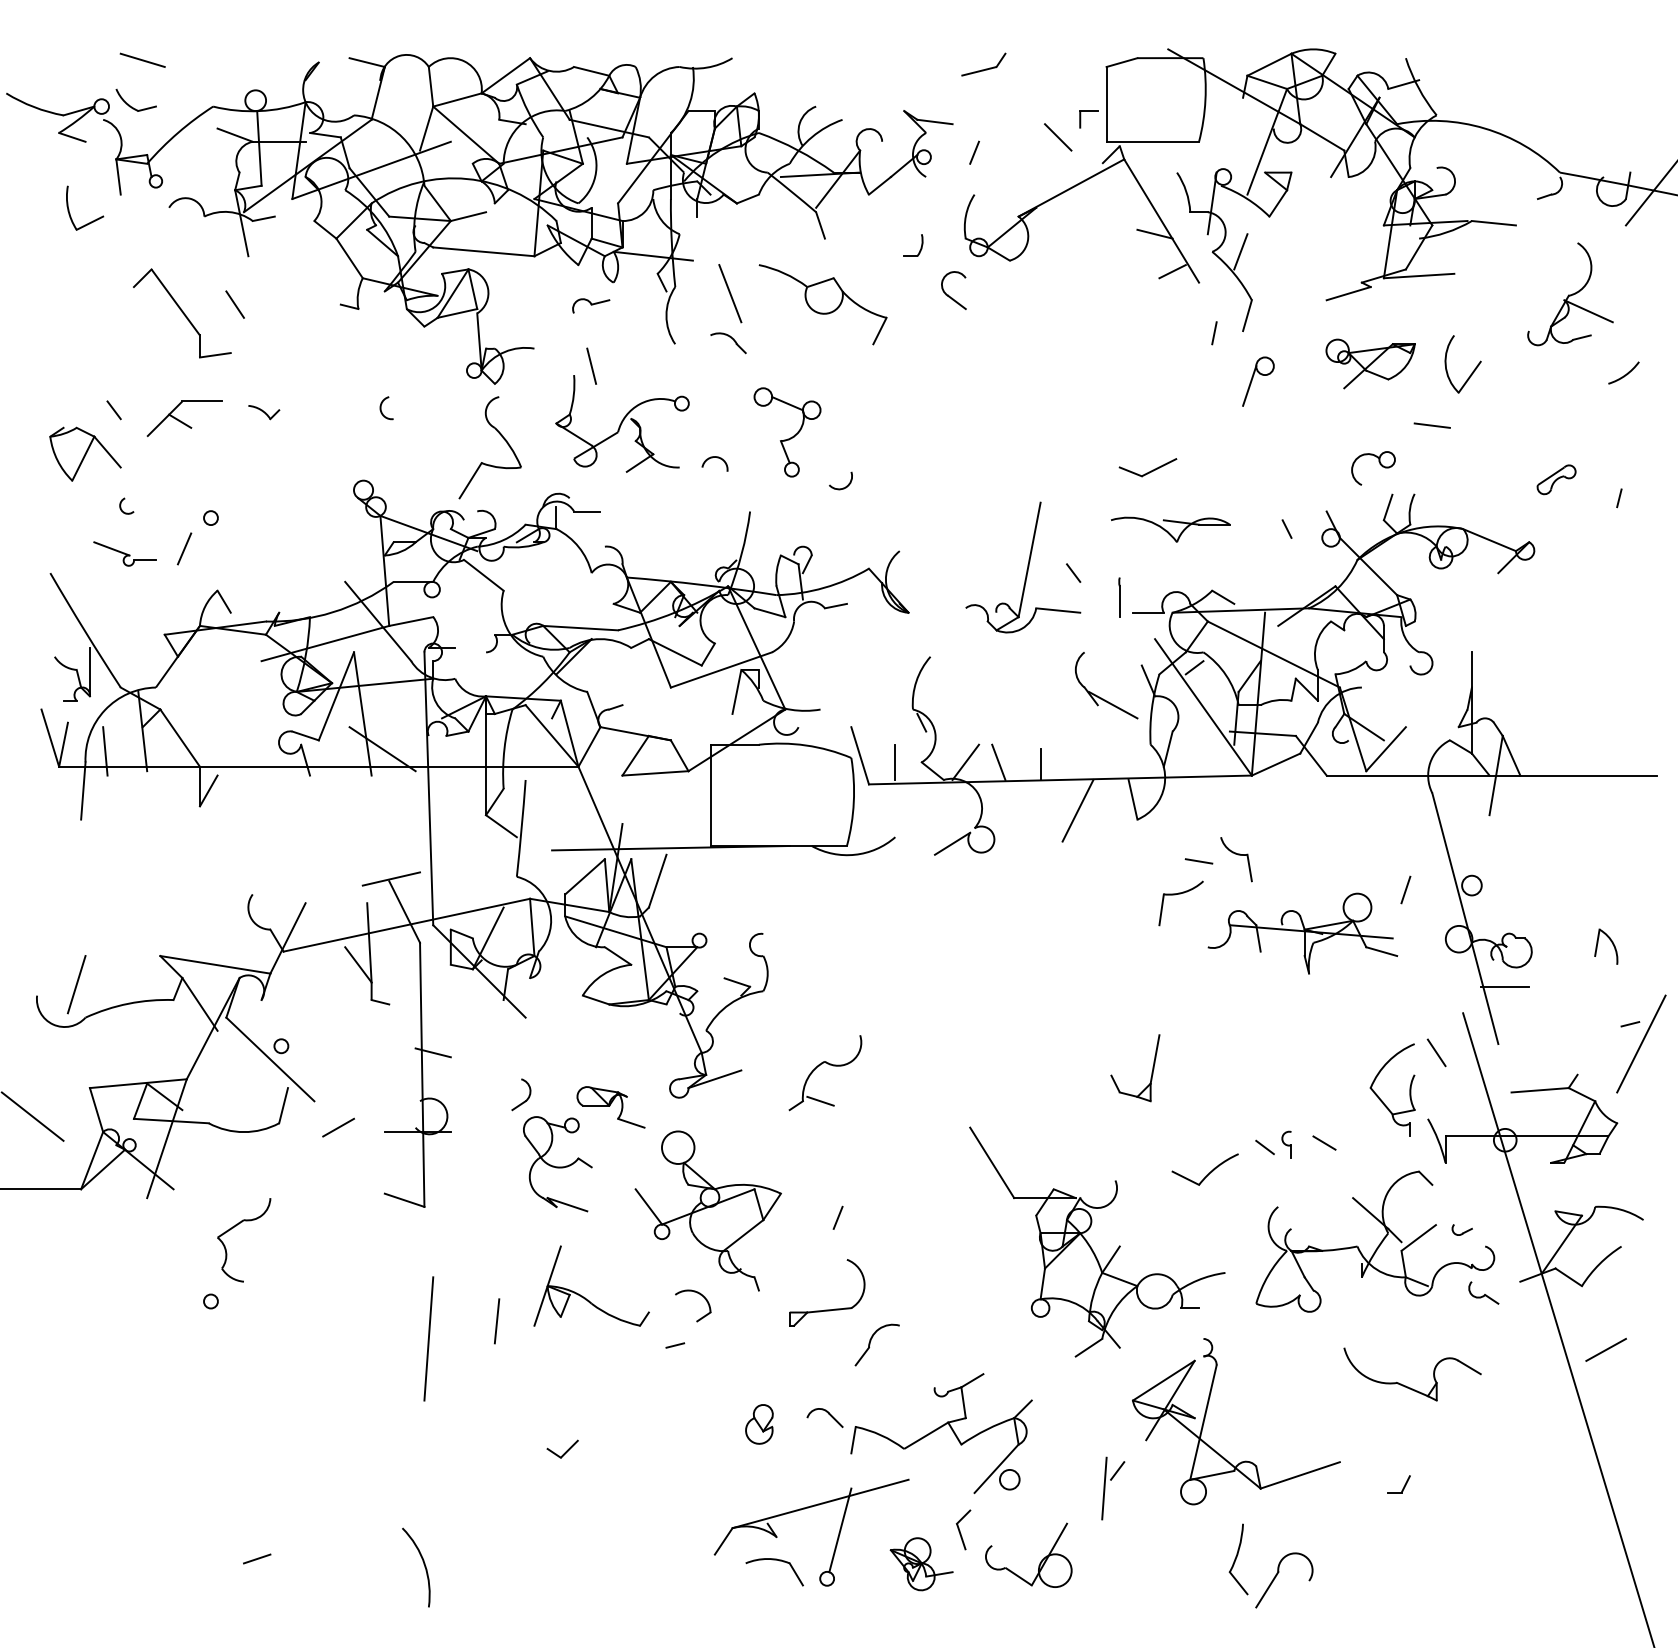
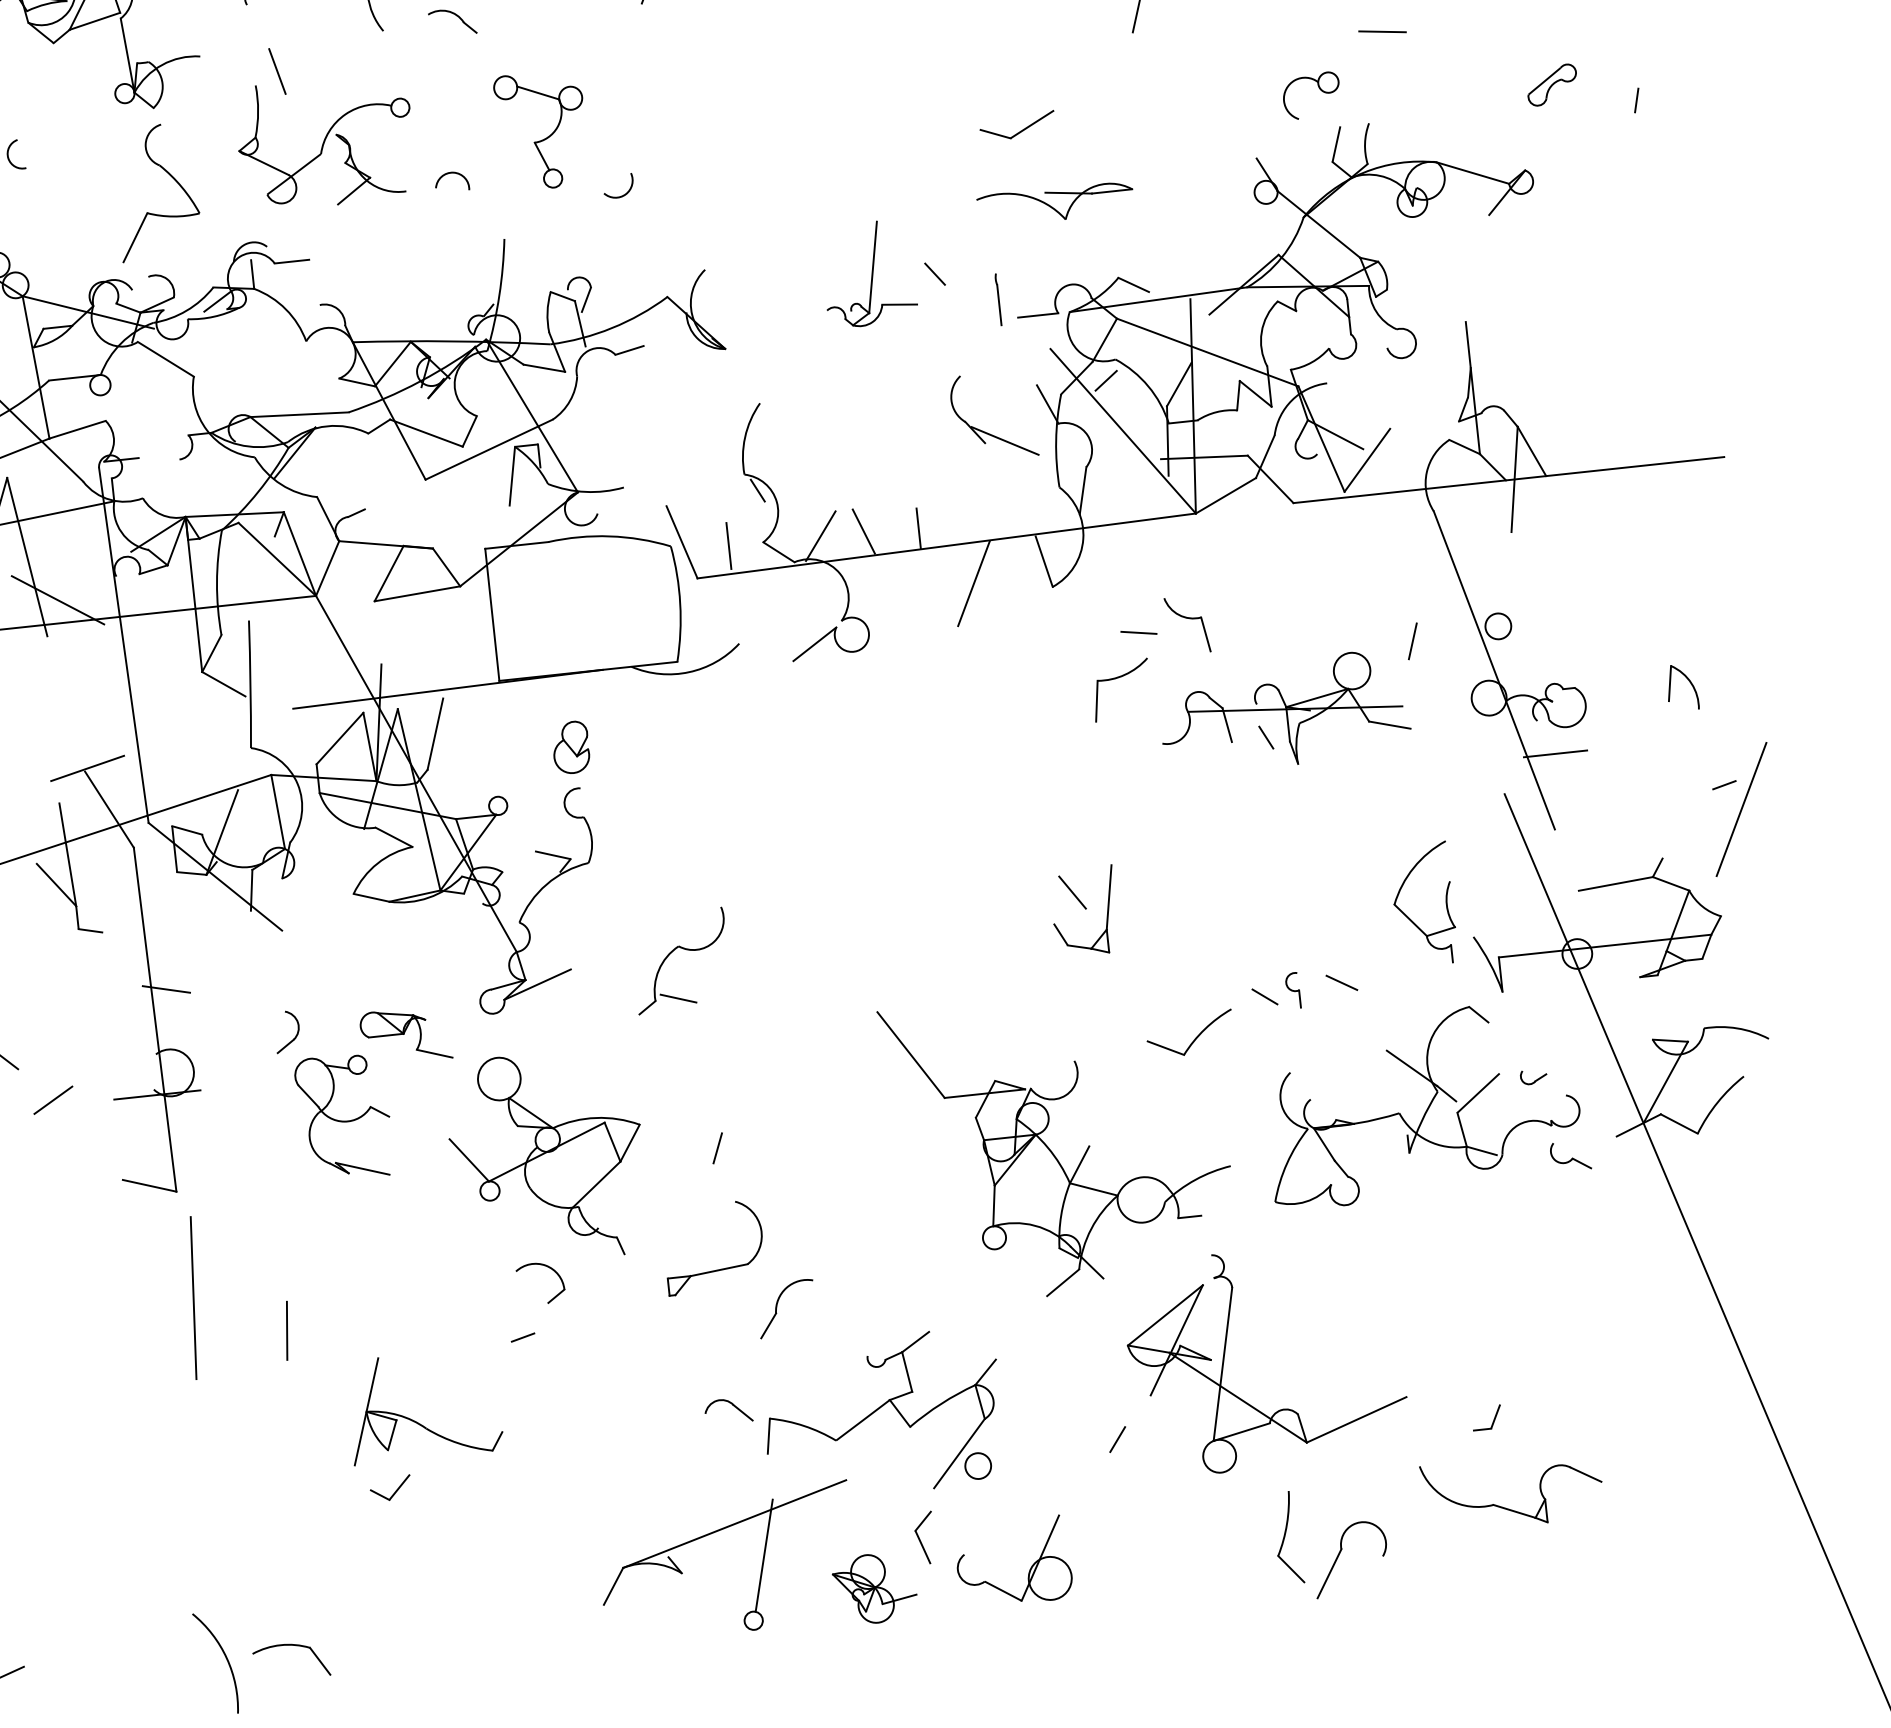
line: (1286, 528) -> (1265, 736), moved
part: (1023, 567) -> (868, 273), size x0.6
line: (1436, 1052) -> (1072, 892), moved
part: (585, 1297) -> (417, 1421), moved
line: (428, 1338) -> (193, 1297), moved
line: (1605, 1349) -> (1737, 1213), removed
part: (1408, 1386) -> (1508, 1507), moved
part: (759, 1424) -> (571, 747), moved
line: (1104, 1488) -> (1103, 1464), removed
part: (774, 1560) -> (289, 1646), moved

